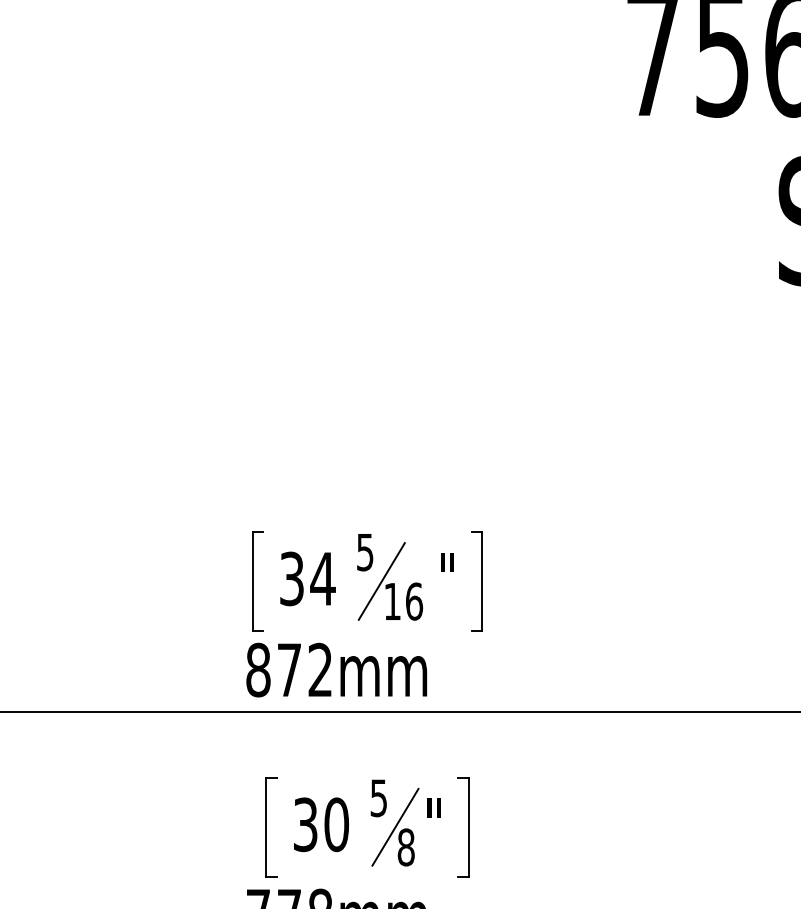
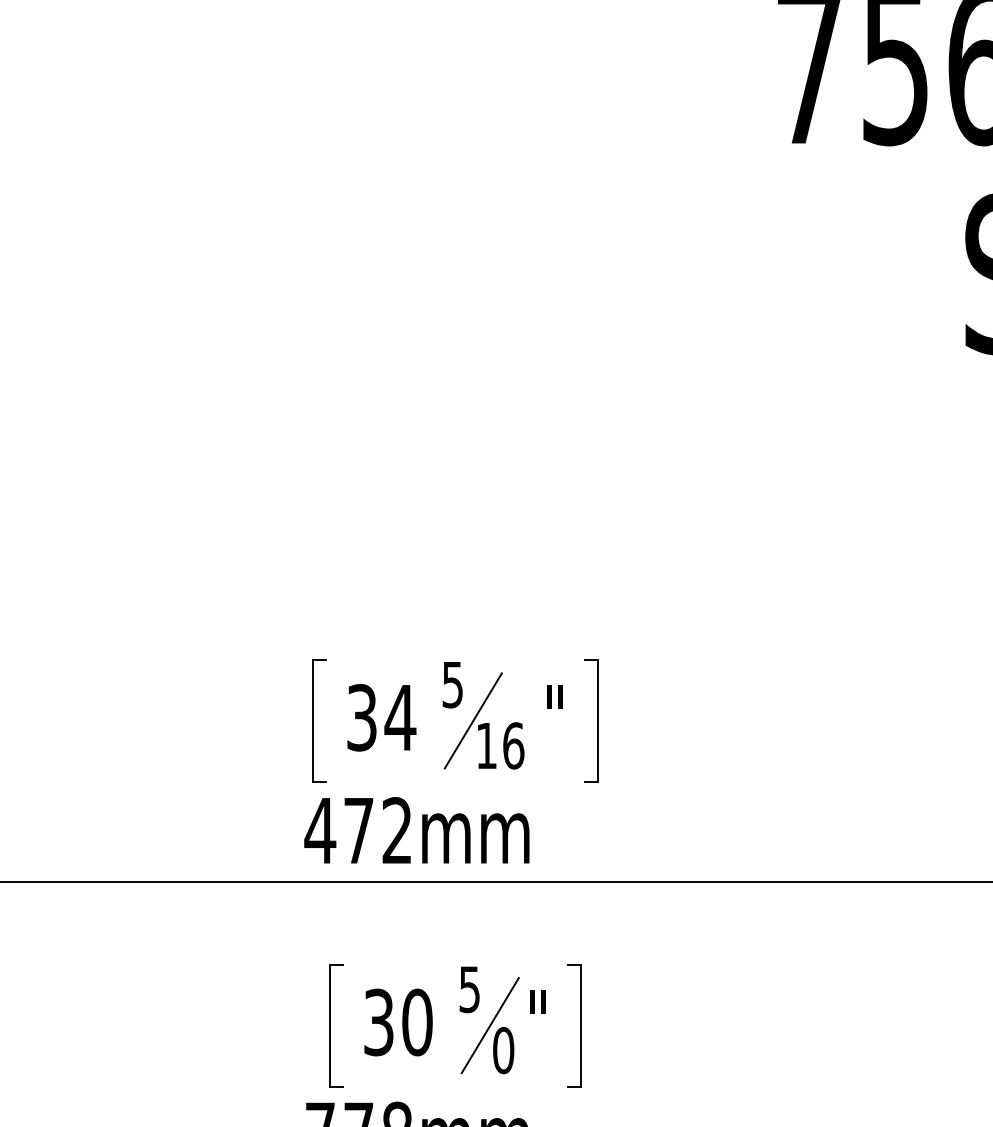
text: (258, 669) -> (320, 830), 872mm -> 472mm
text: (405, 847) -> (502, 1050), 8 -> 0

